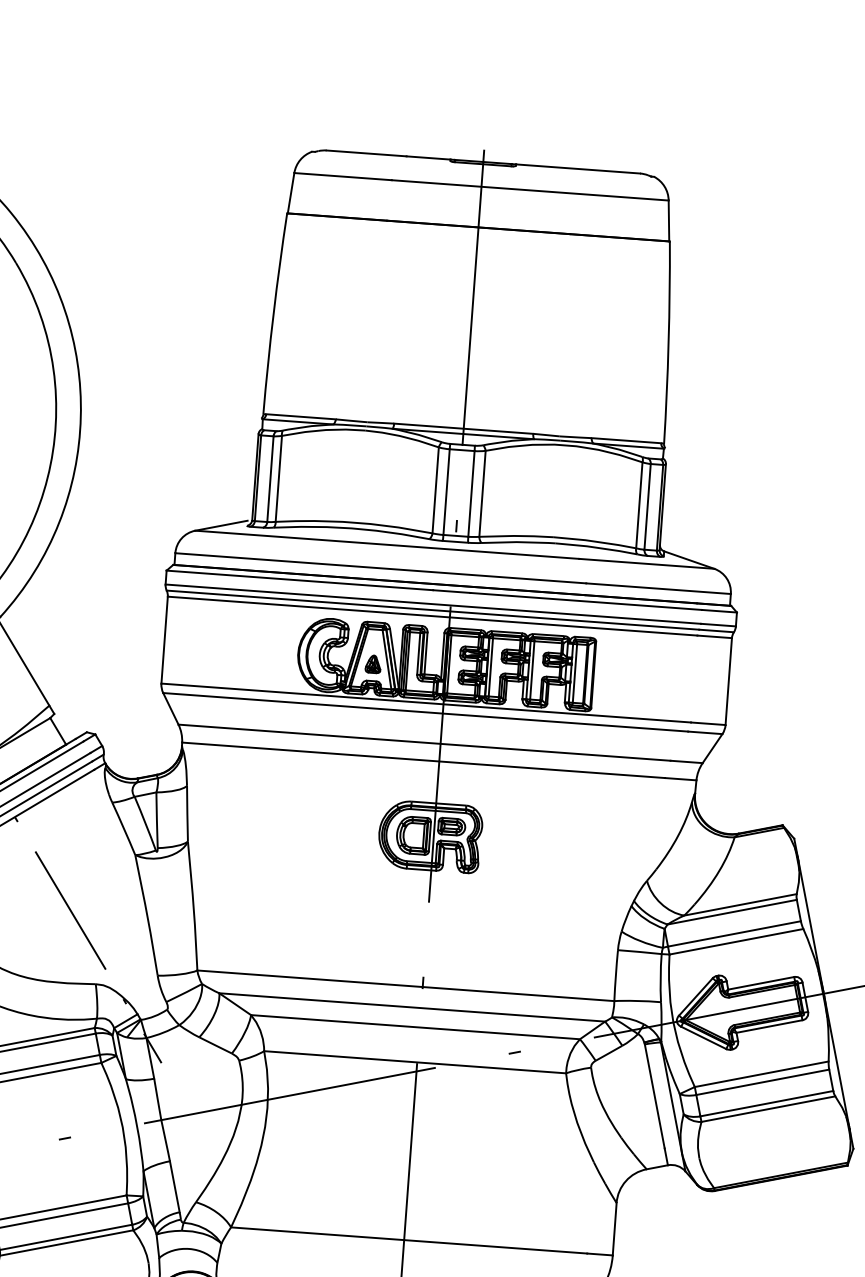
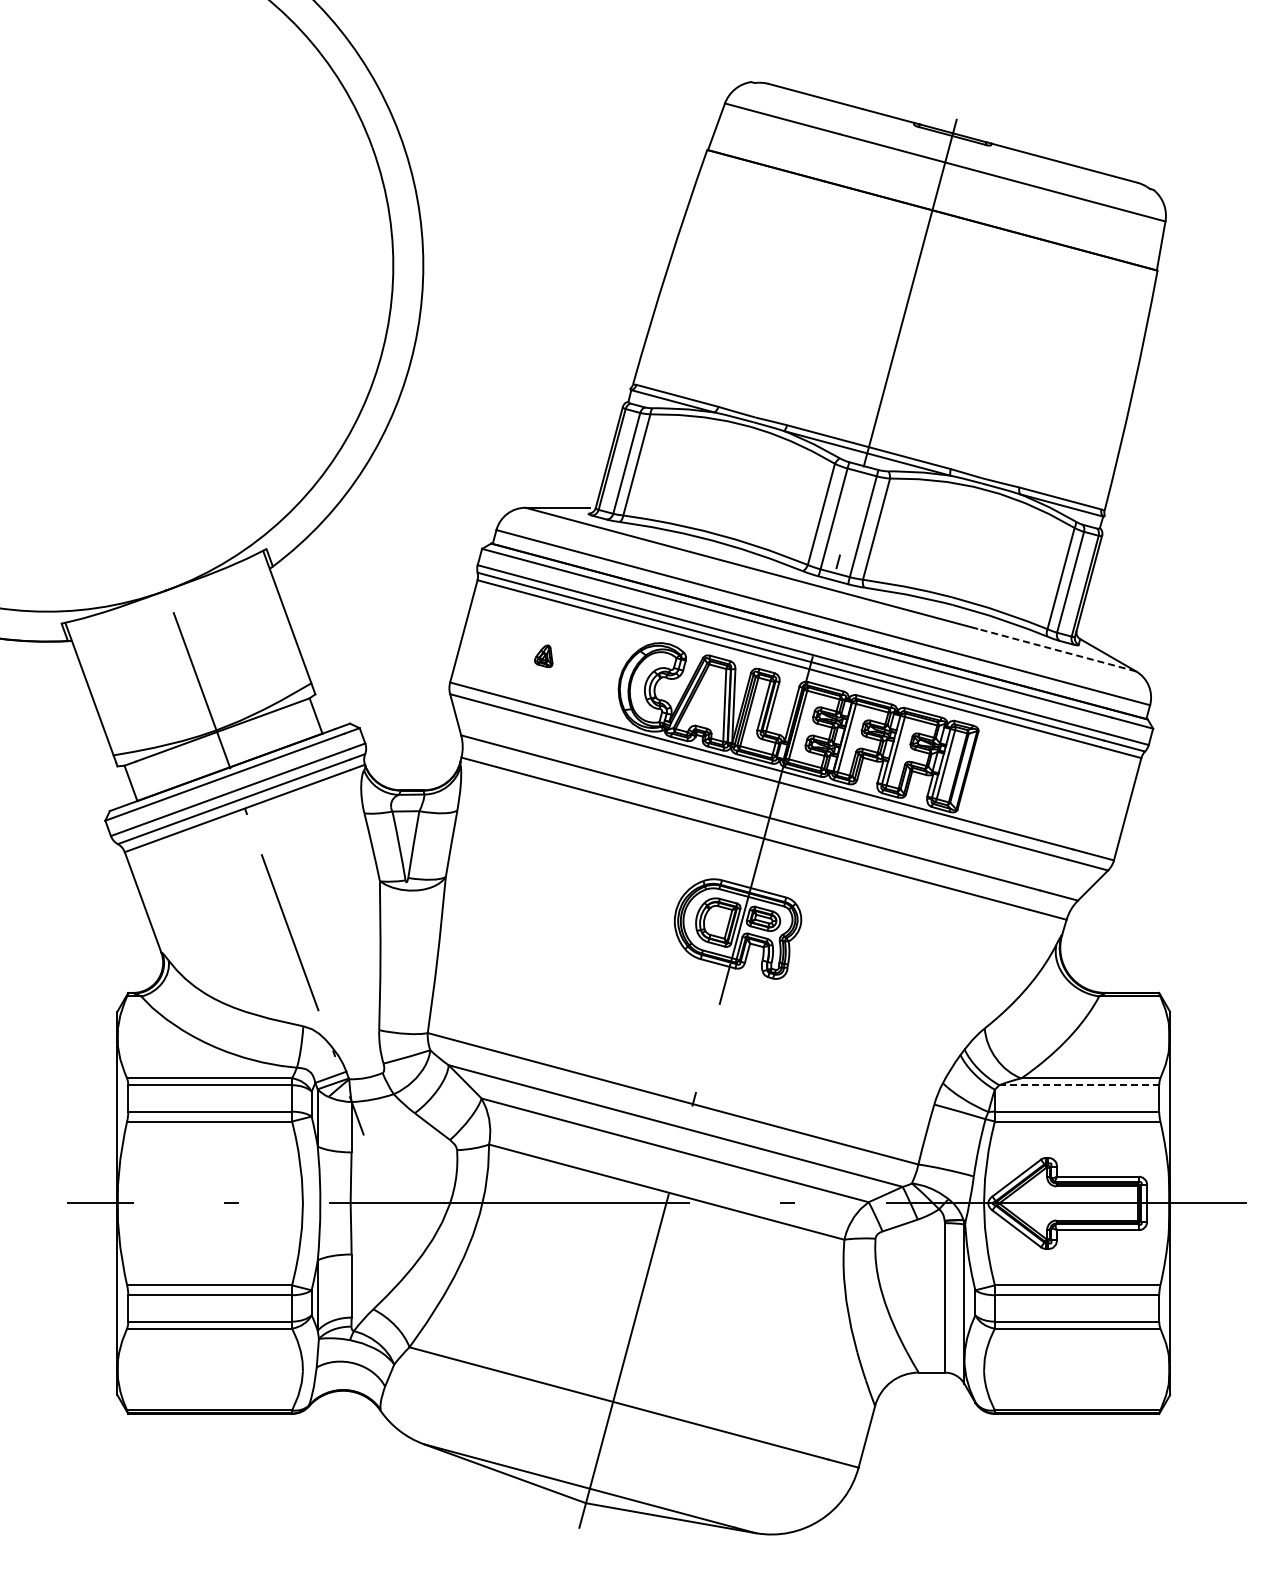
line: (646, 563) -> (1056, 649), solid -> dashed
part: (371, 665) -> (543, 656), moved
line: (732, 912) -> (1079, 1085), solid -> dashed

